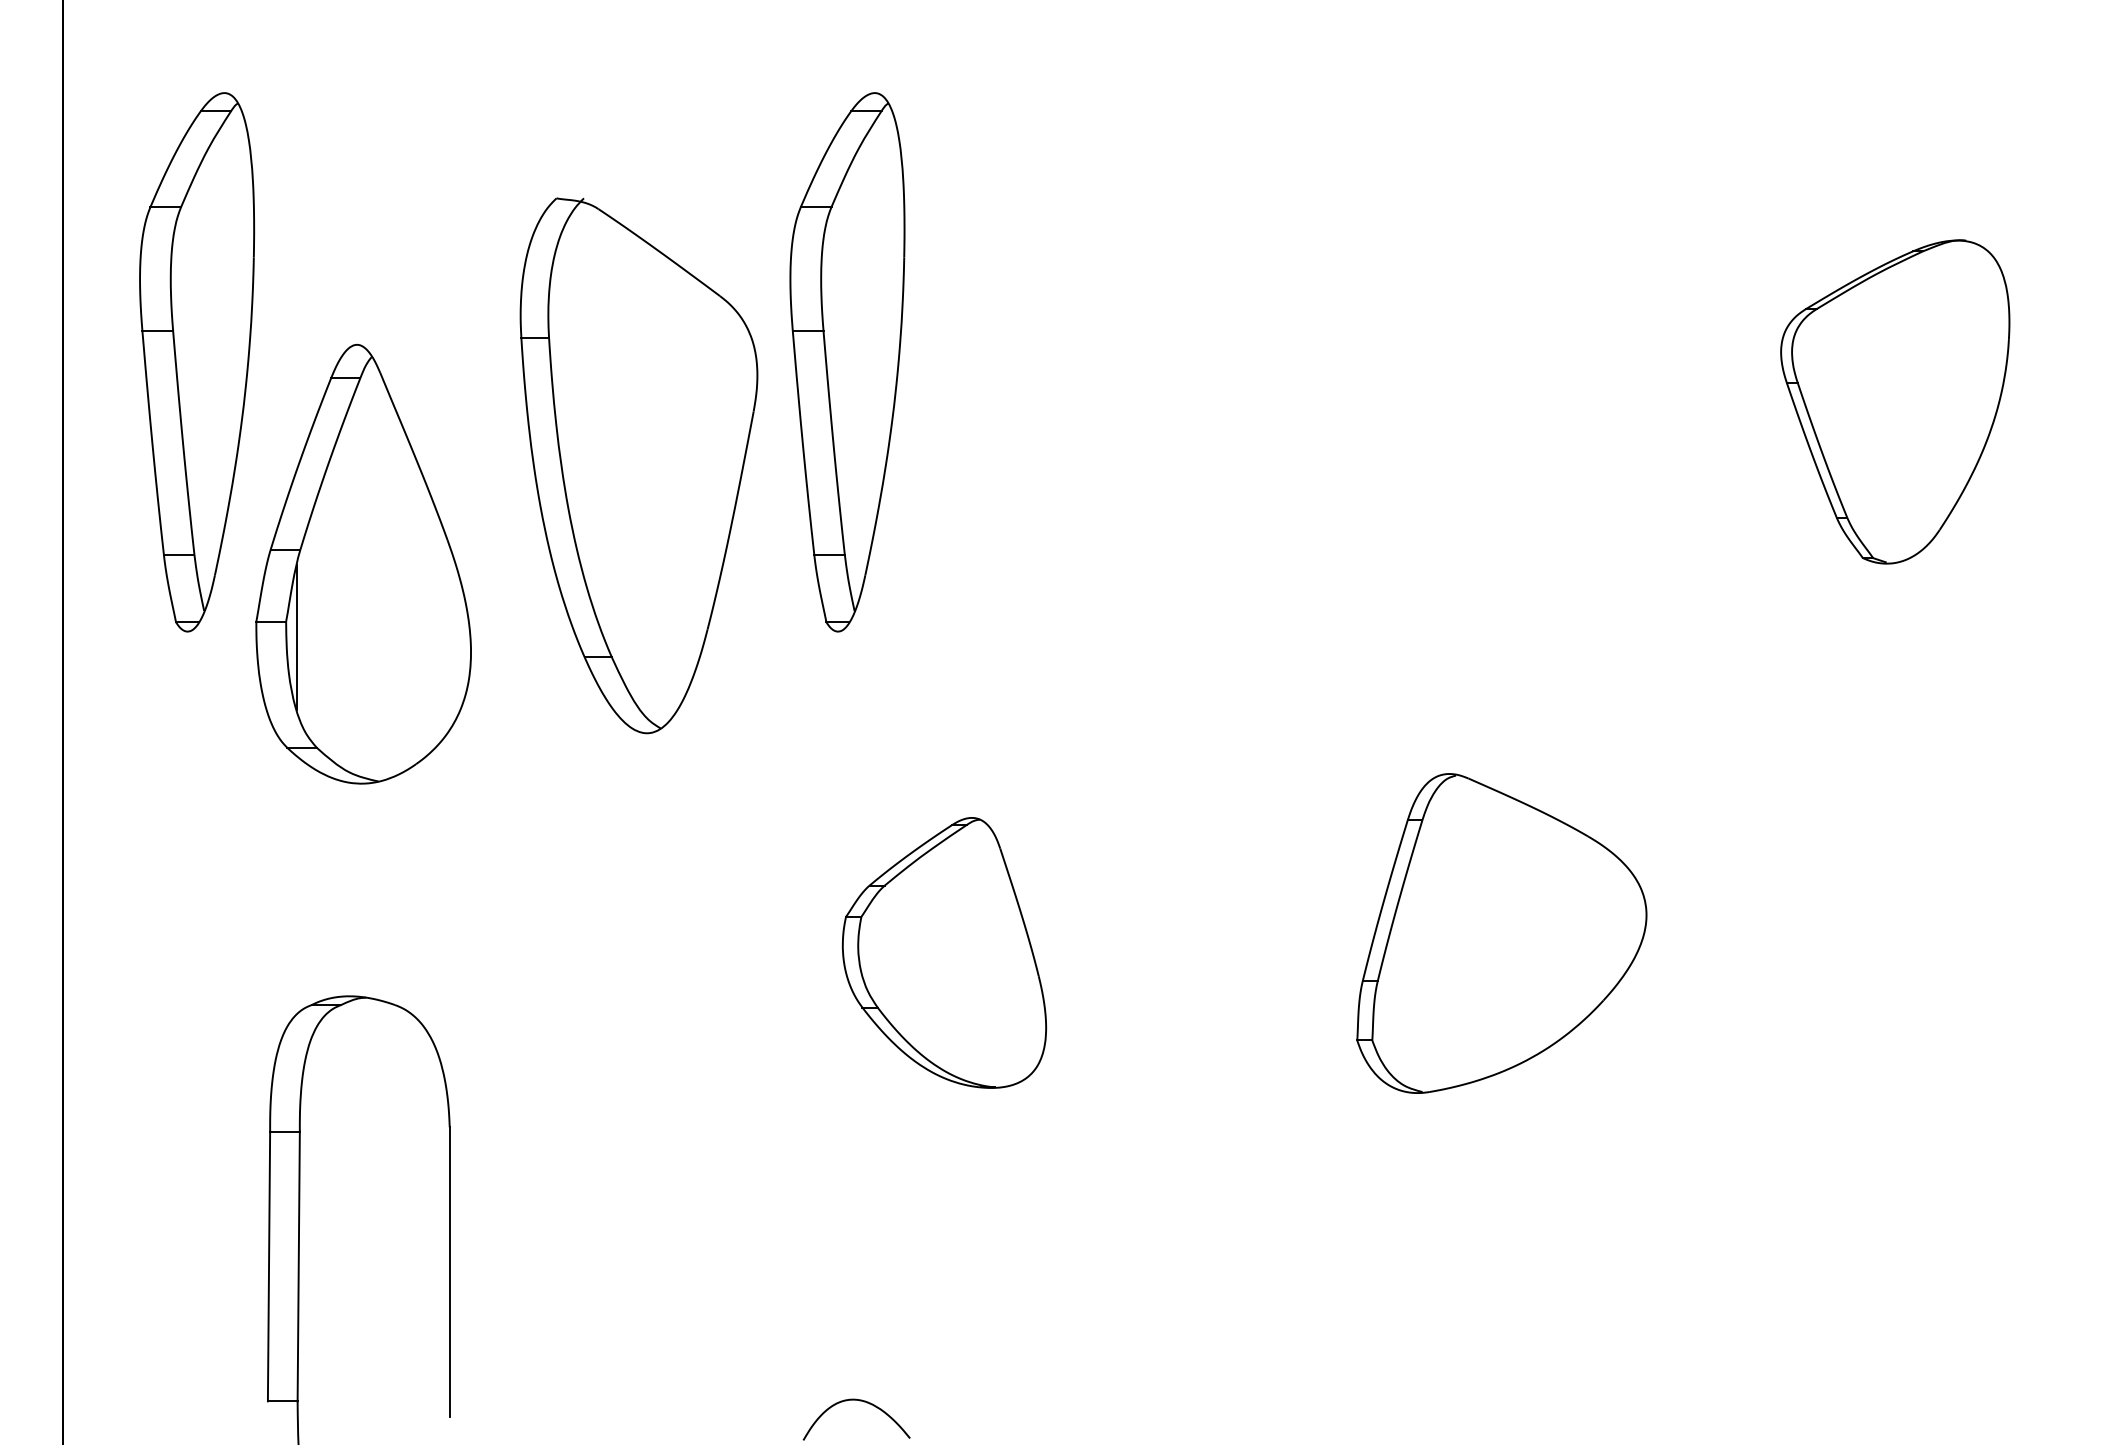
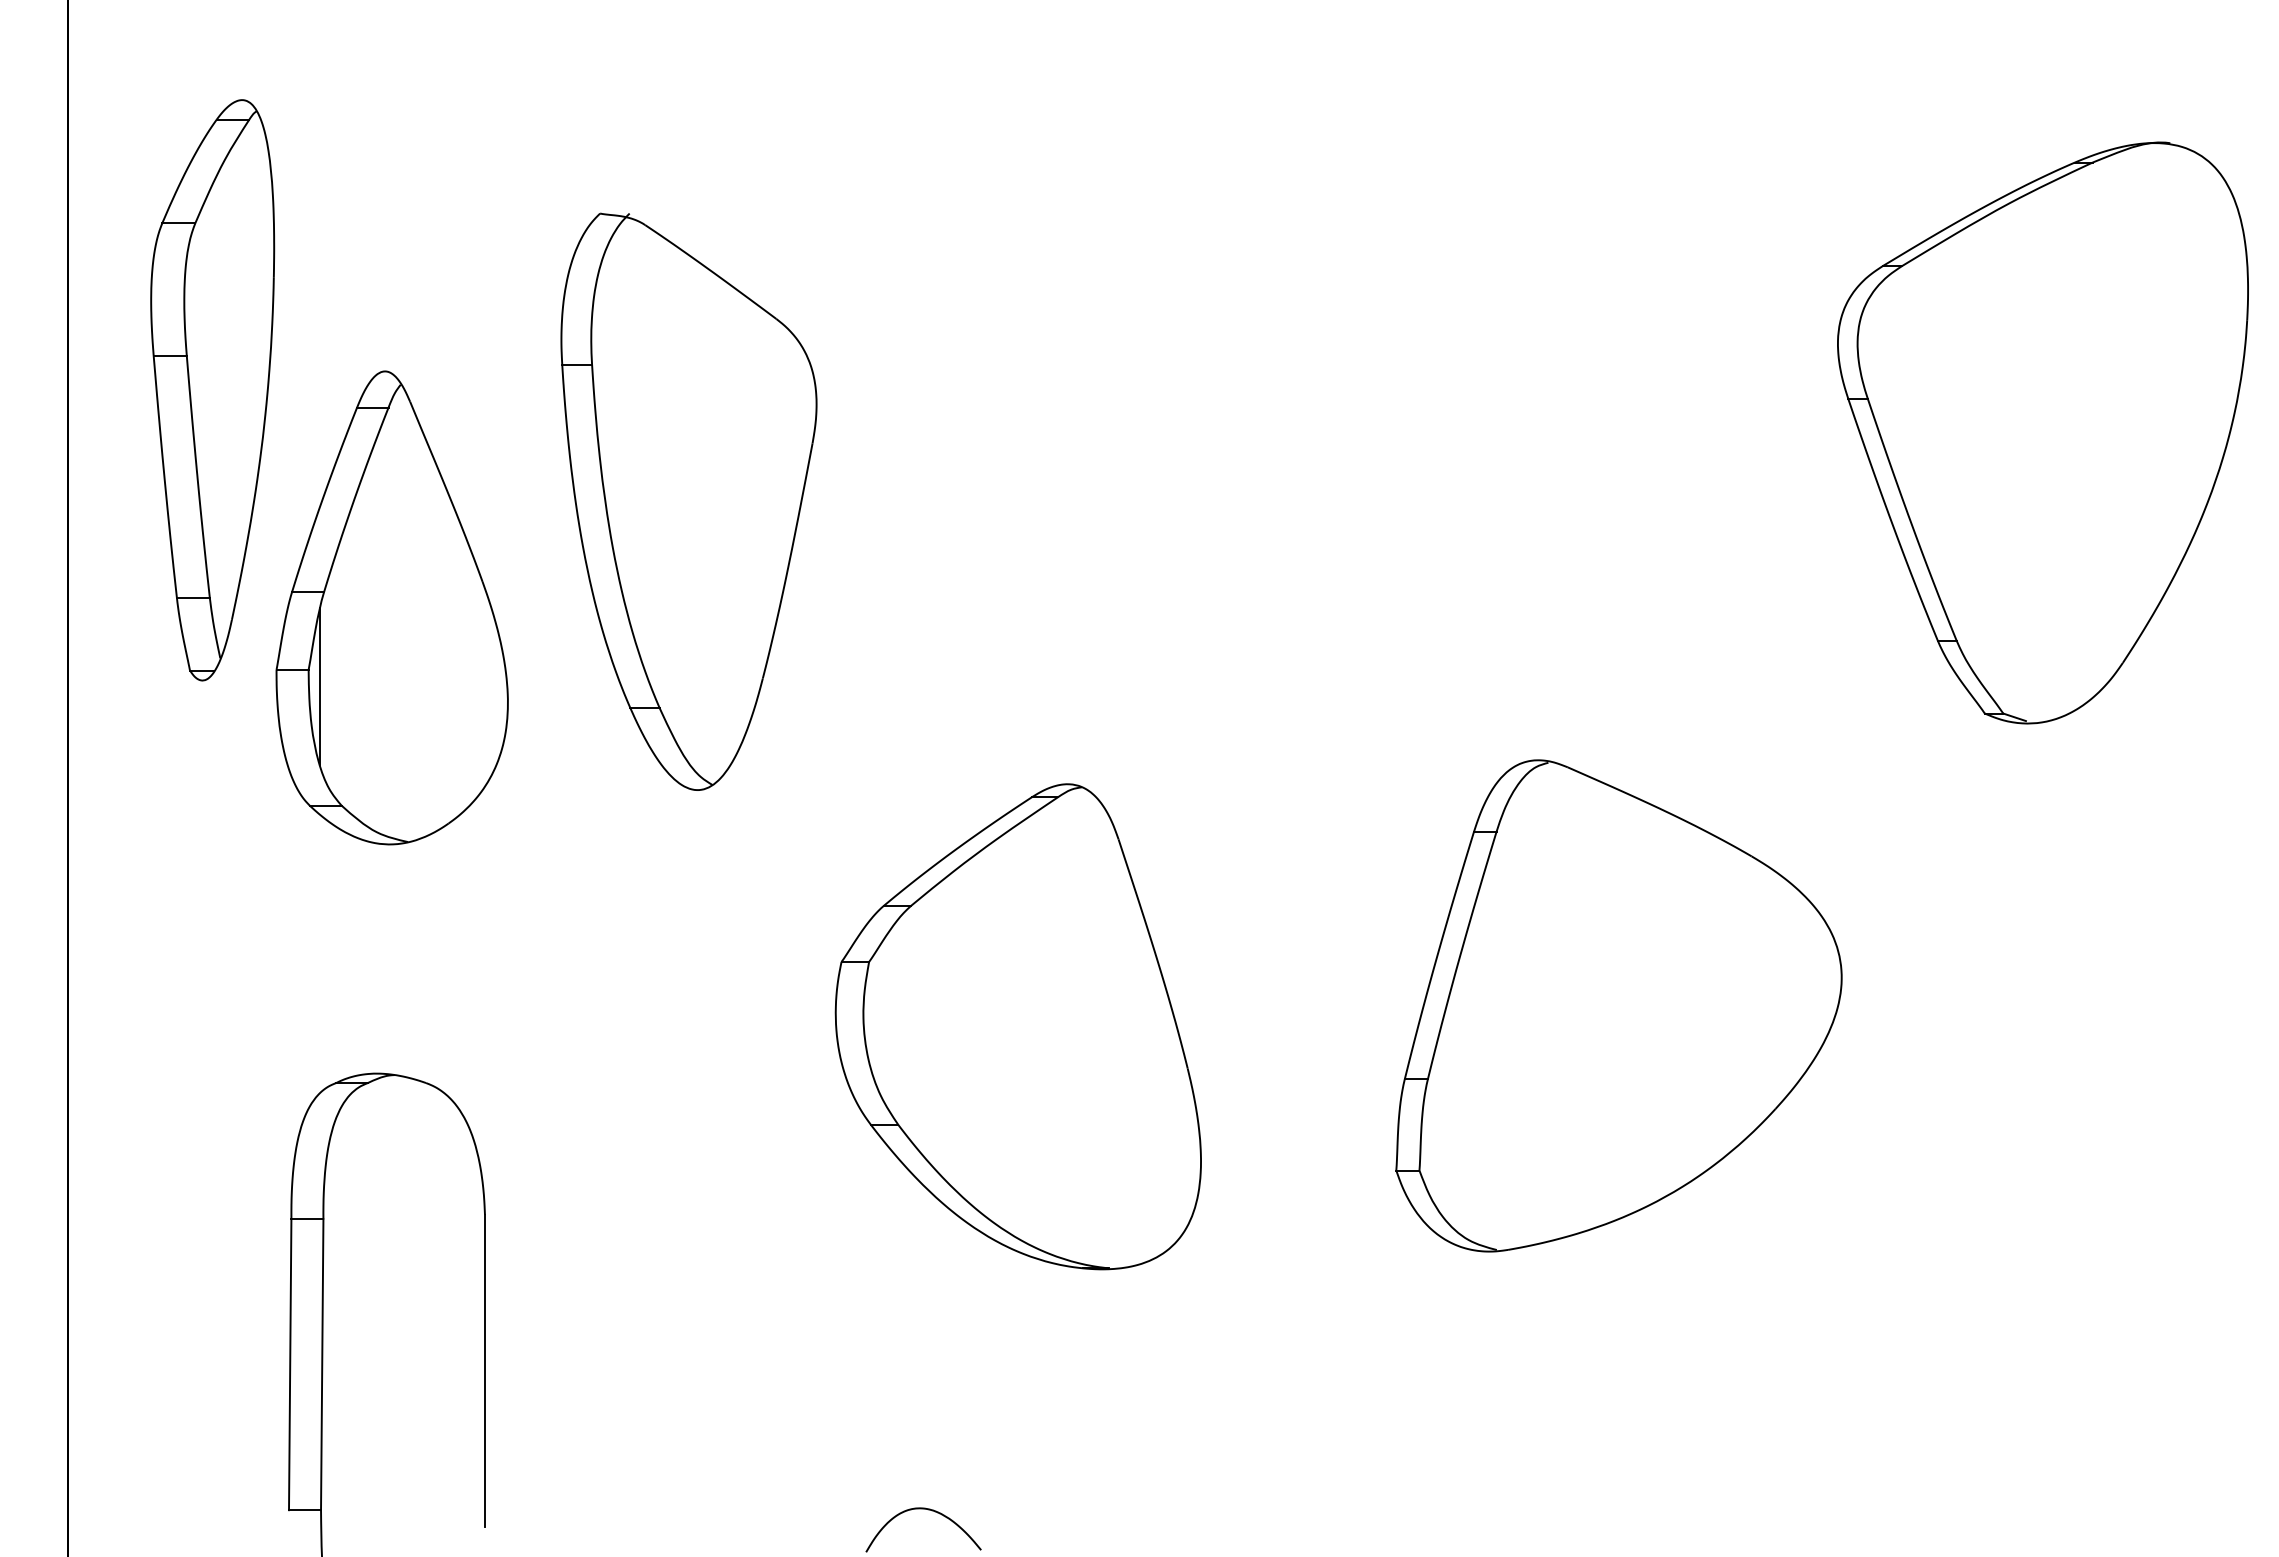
part: (847, 362) -> (913, 390), removed
part: (1894, 401) -> (2042, 432), size x1.67
part: (1501, 933) -> (1618, 1005), size x1.43
part: (943, 952) -> (1017, 1026), size x1.67

